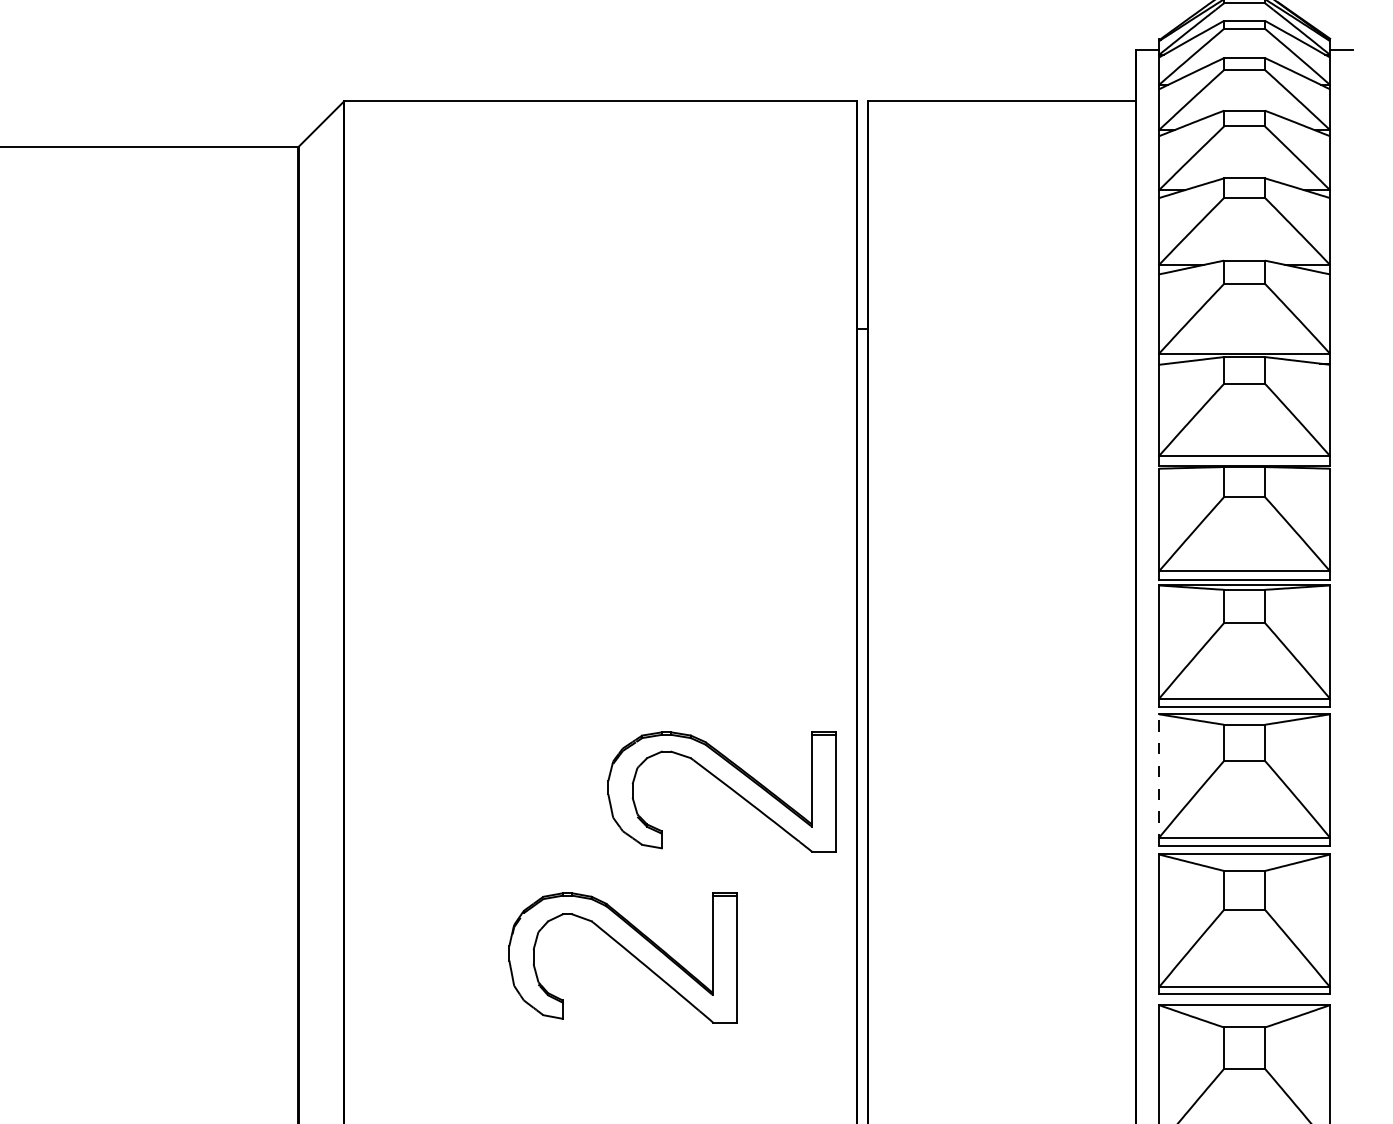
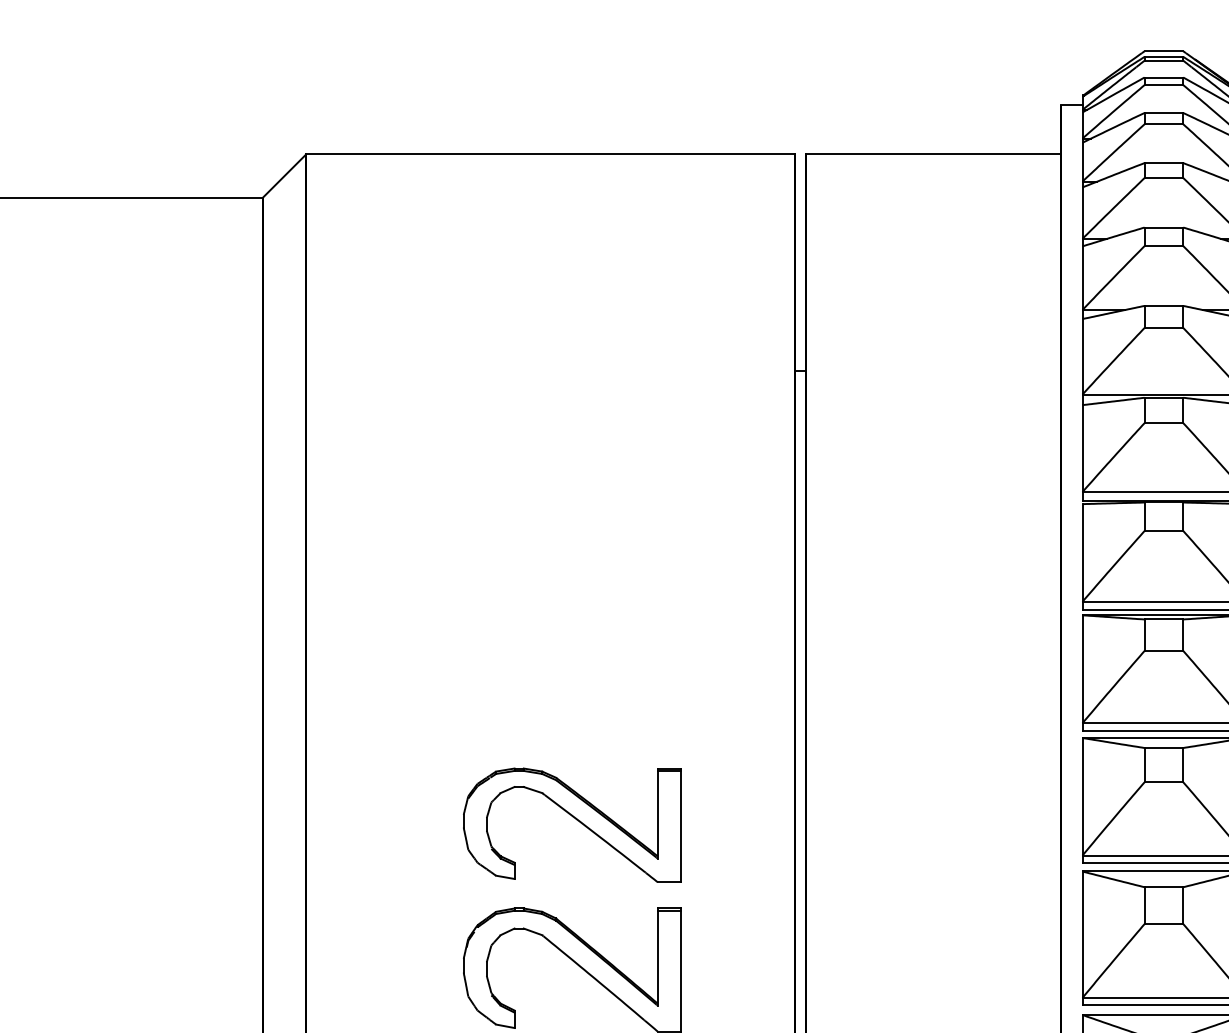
line: (1159, 779) -> (1082, 800), dashed -> solid
part: (726, 786) -> (576, 820), moved

